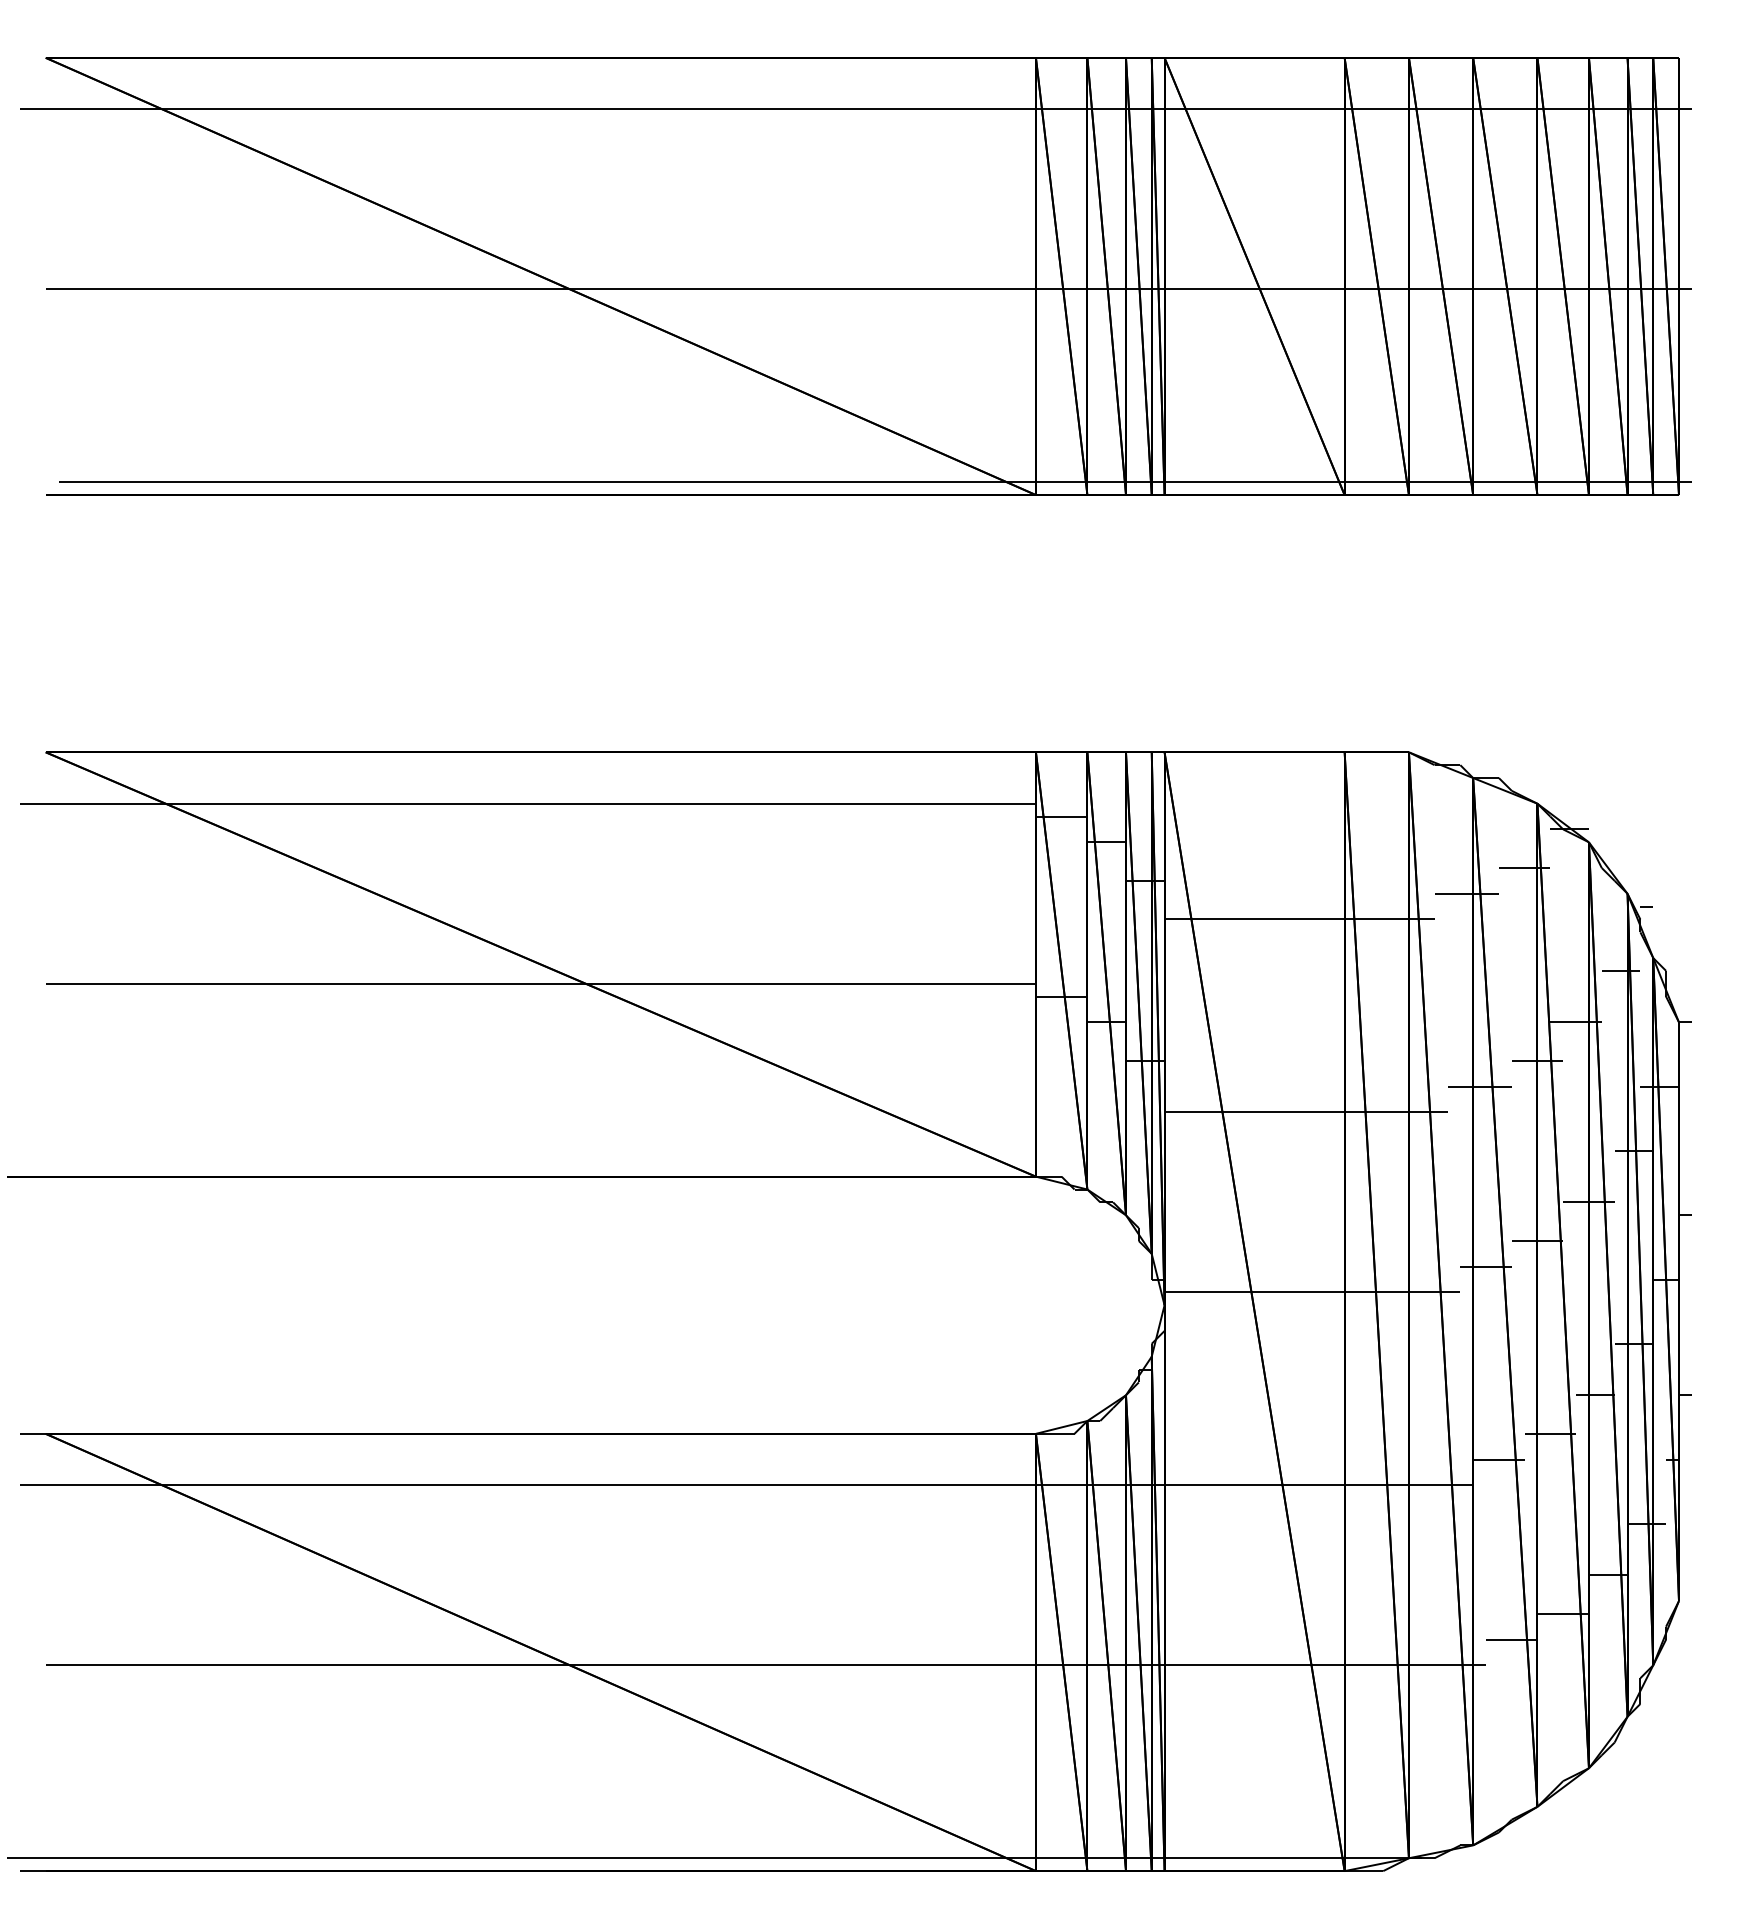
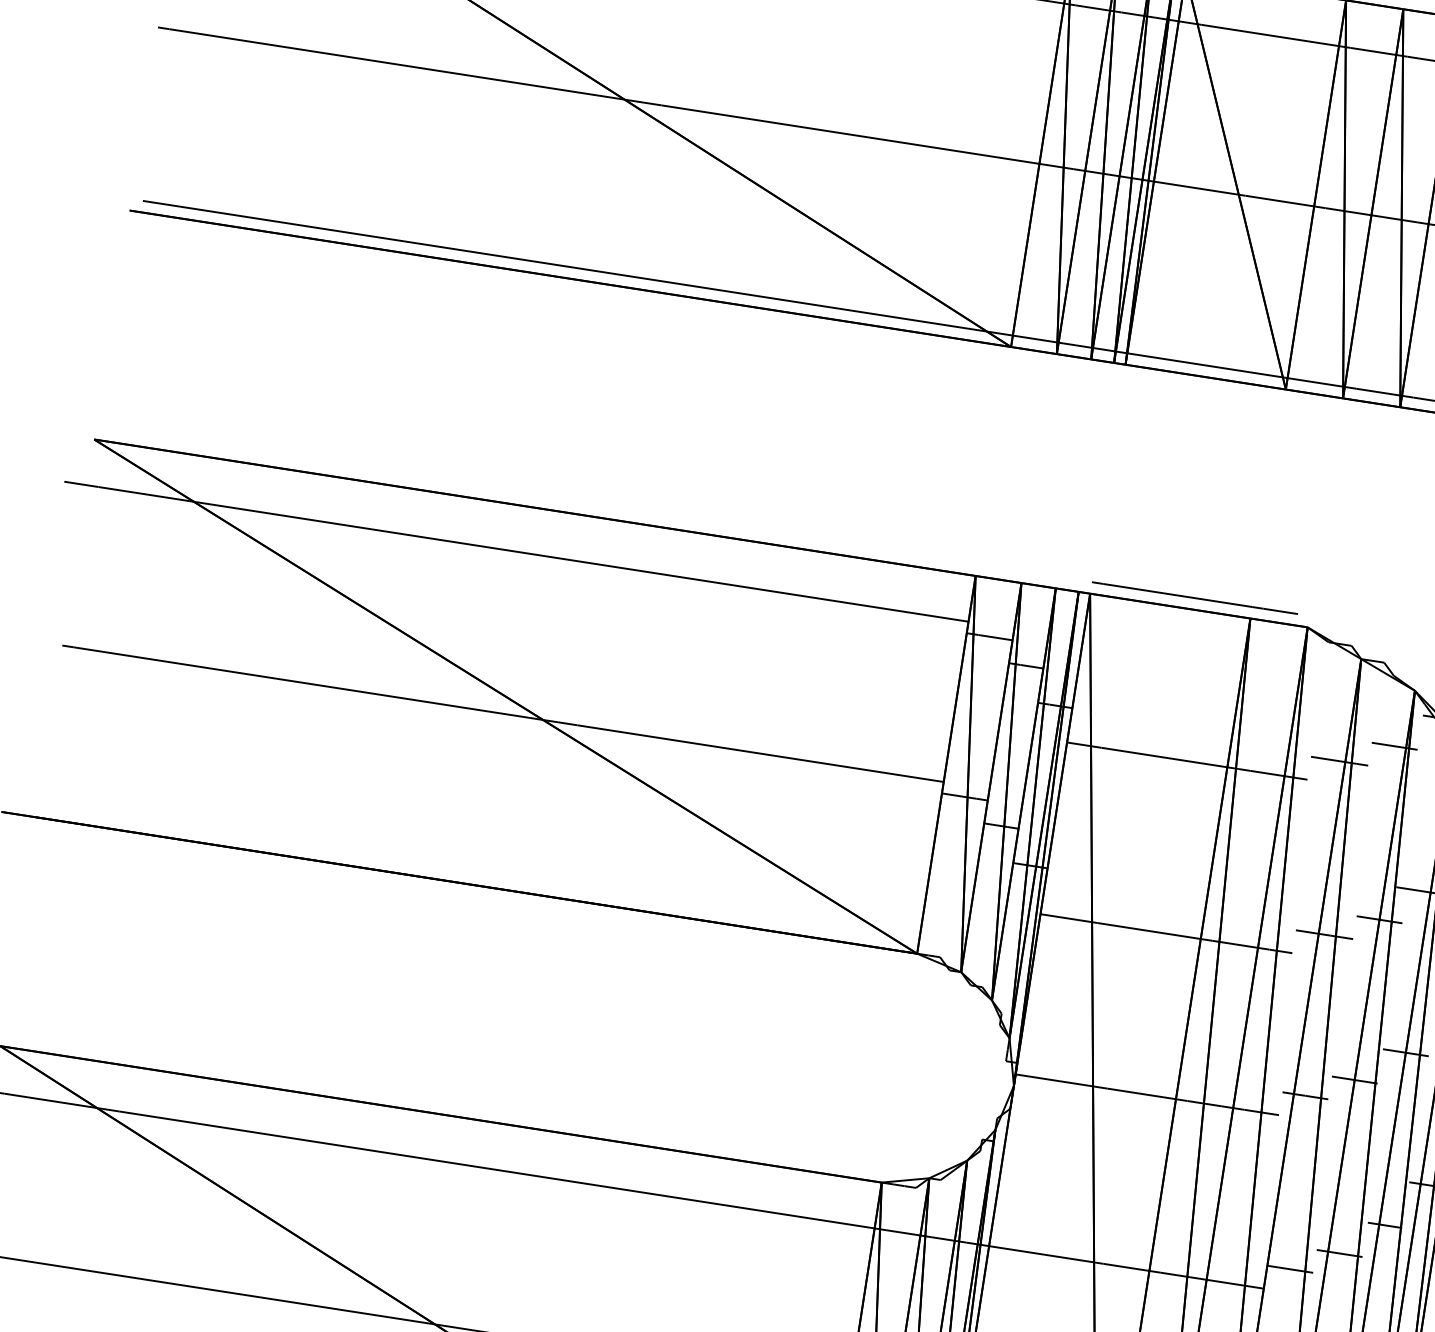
line: (1280, 738) -> (1195, 597), added

